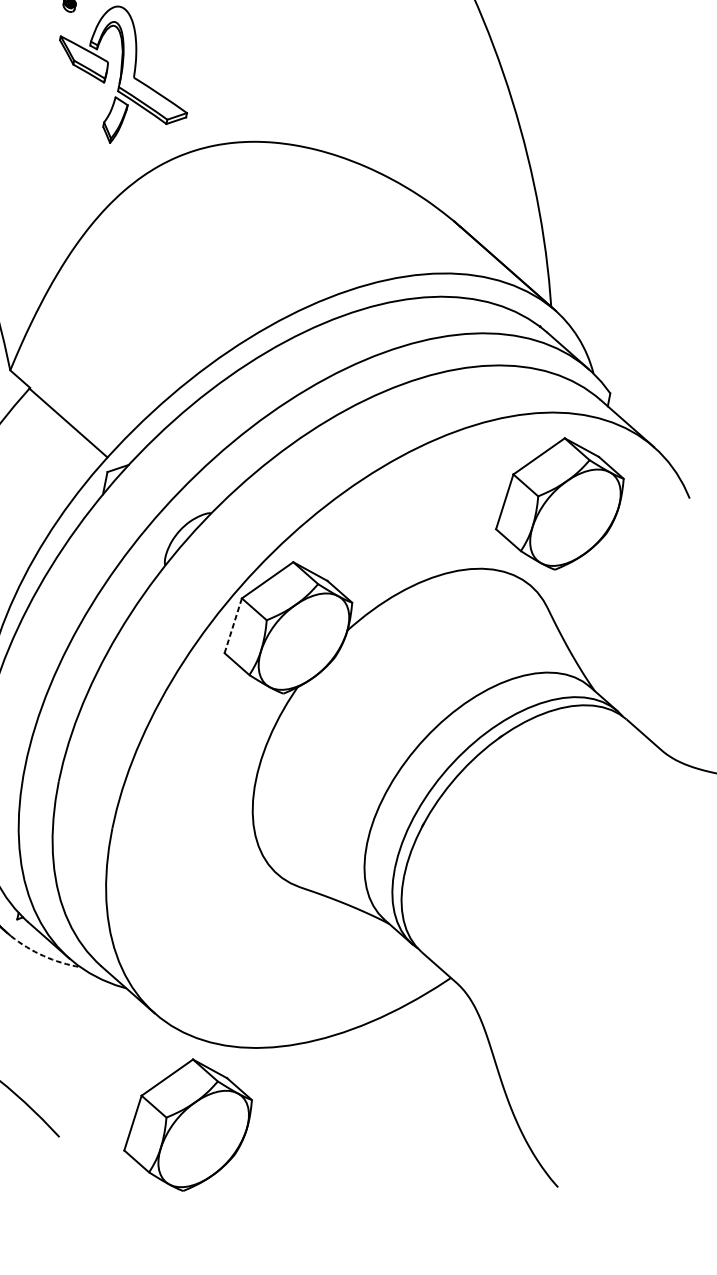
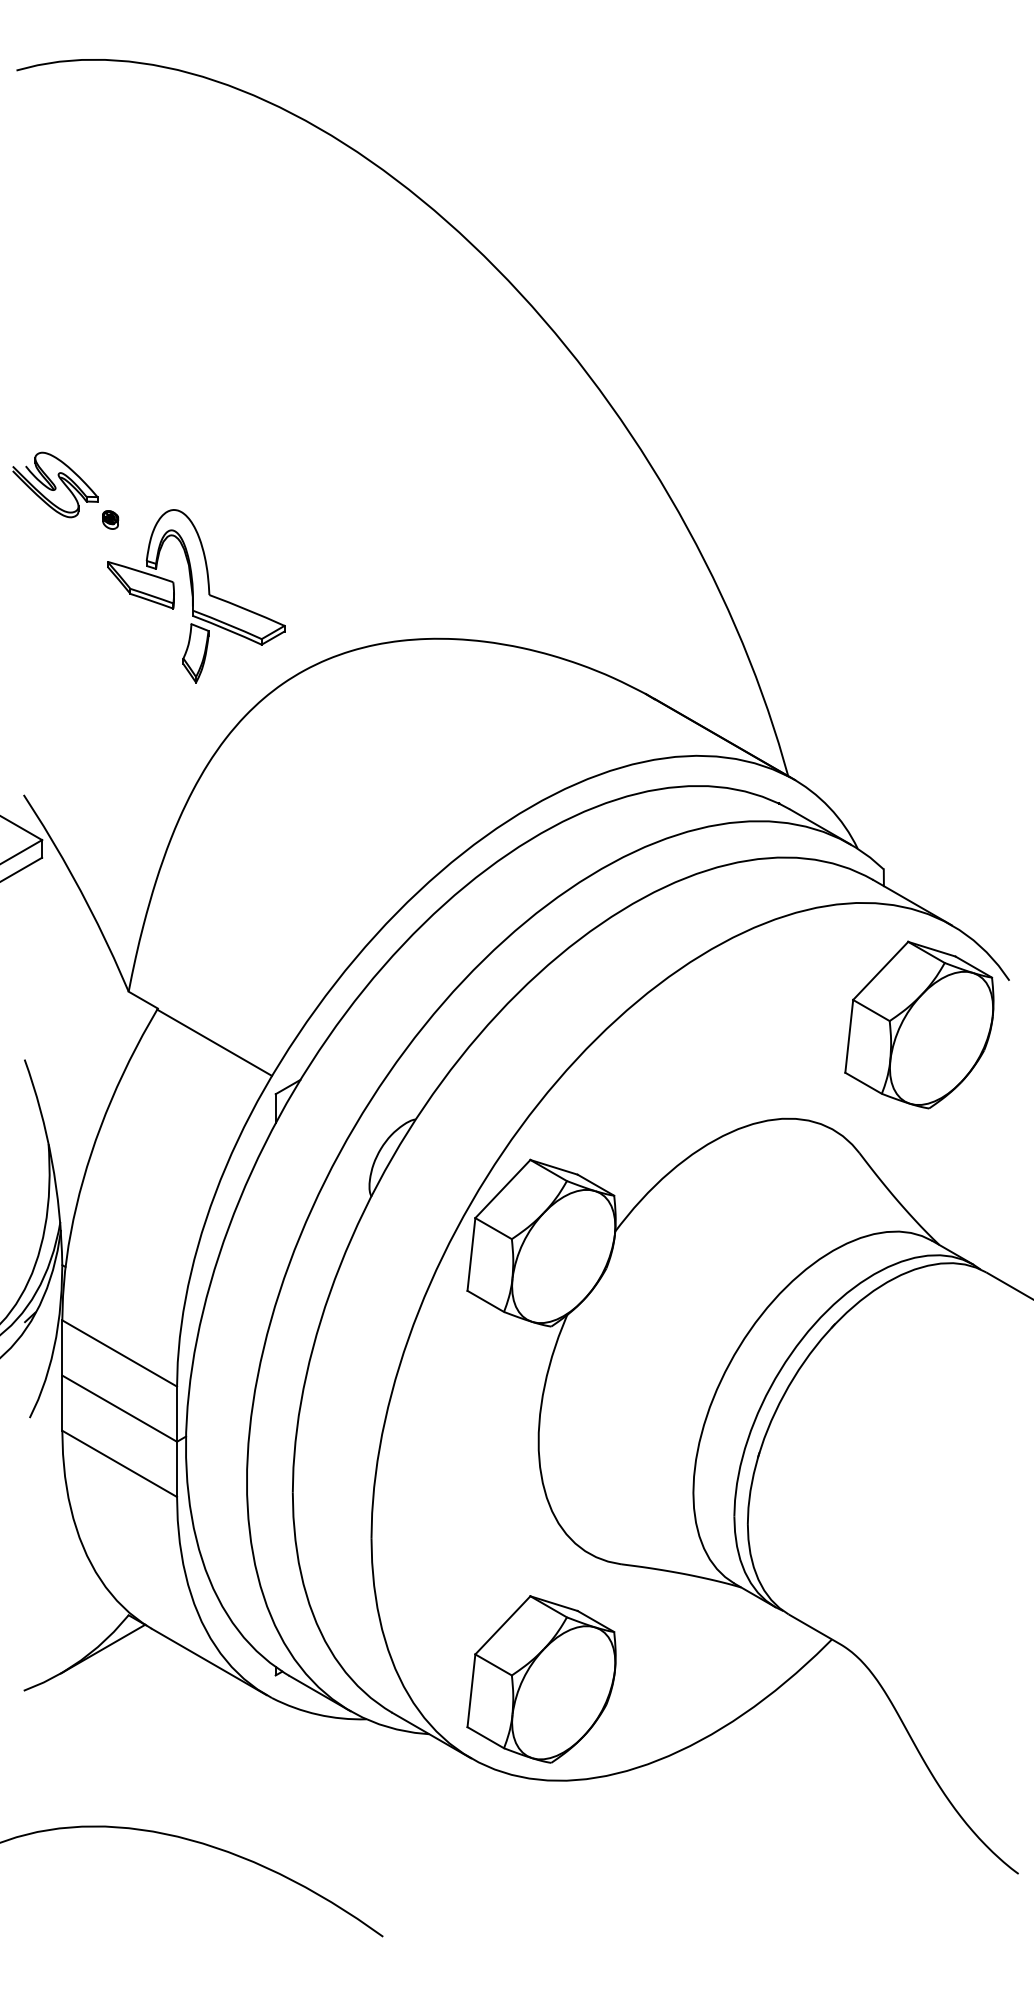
part: (560, 503) -> (919, 1024), moved
line: (233, 625) -> (471, 1254), dashed -> solid
arc: (43, 955) -> (317, 1714), dashed -> solid
part: (188, 1125) -> (541, 1679), moved

